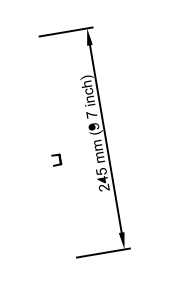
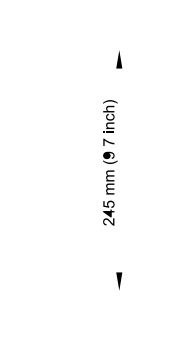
line: (66, 32) -> (96, 50), removed
line: (106, 139) -> (119, 171), removed
part: (56, 159) -> (63, 183), removed
line: (103, 252) -> (96, 290), removed

